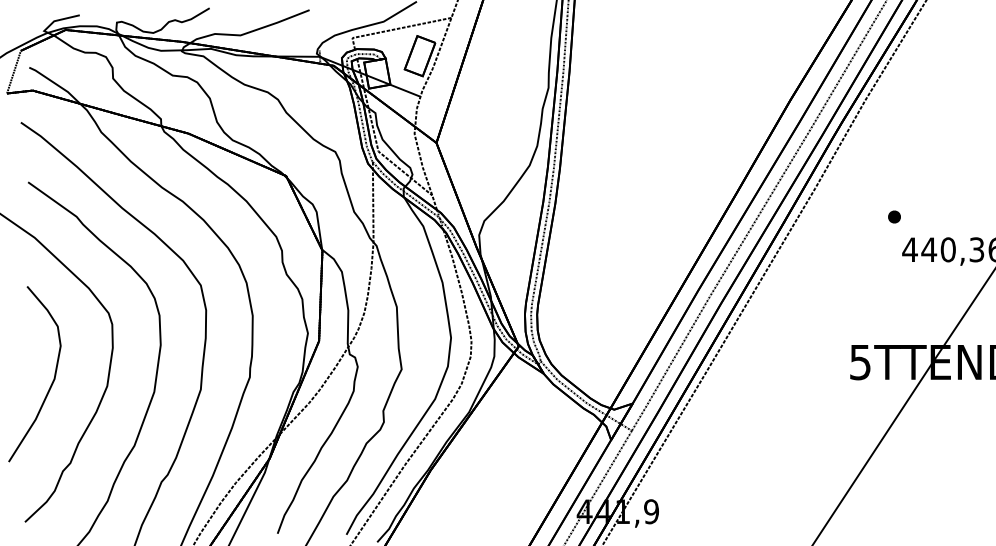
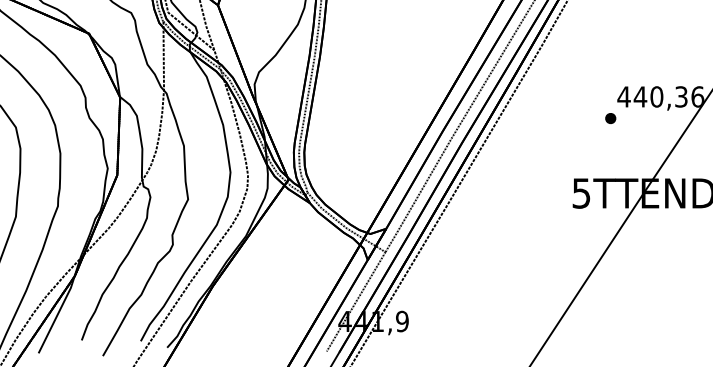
part: (894, 216) -> (610, 118), moved

